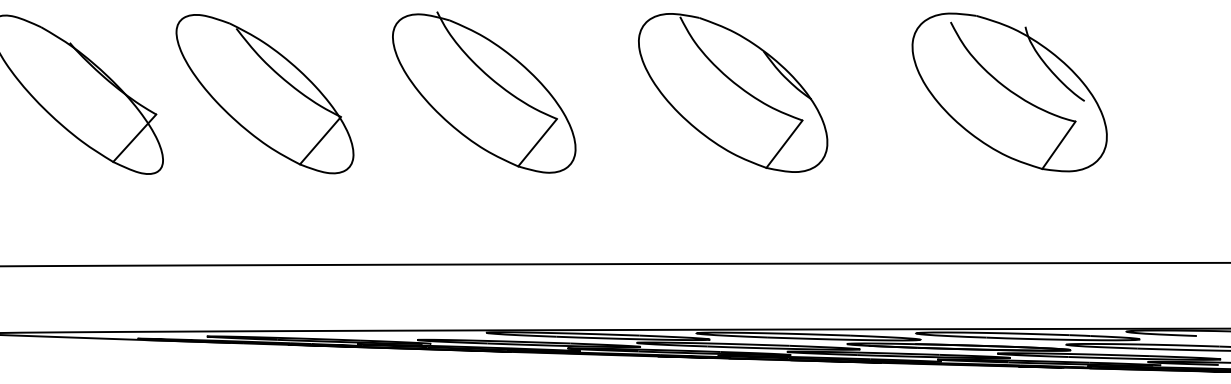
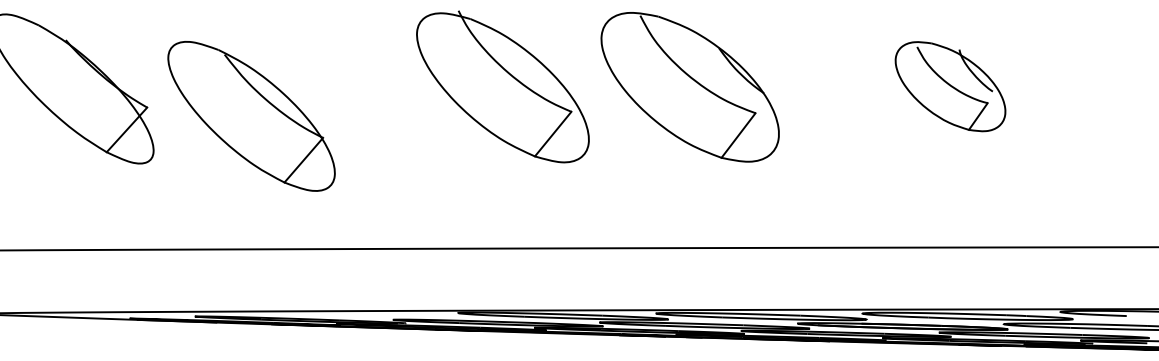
part: (483, 92) -> (502, 86), moved
part: (1009, 92) -> (950, 86), size x0.6
part: (264, 94) -> (251, 116), moved

